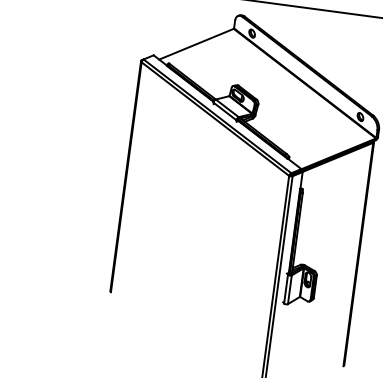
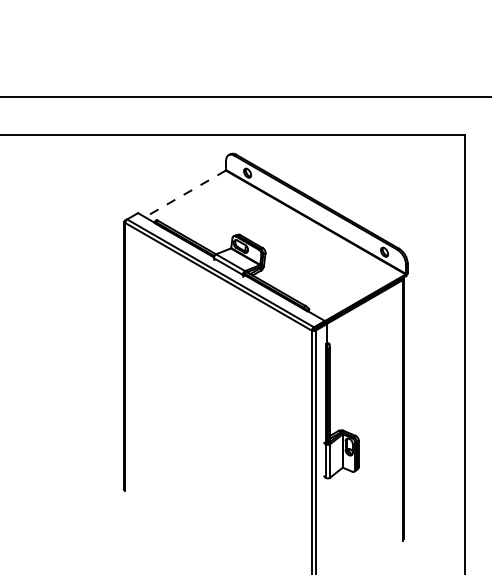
line: (196, 43) -> (185, 193), solid -> dashed

